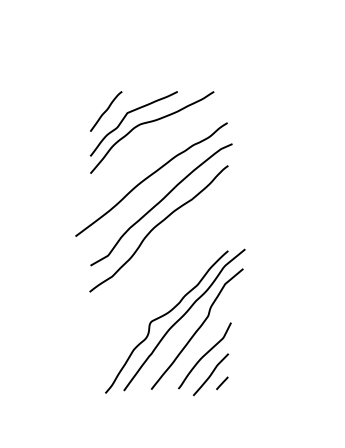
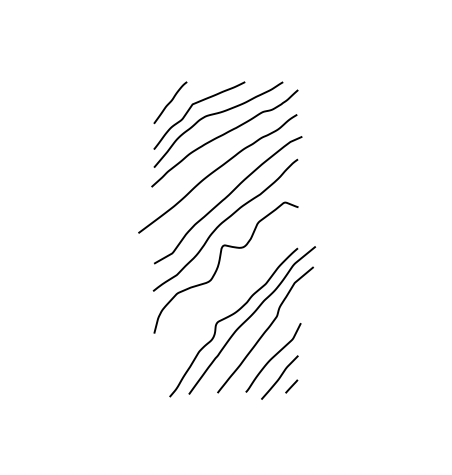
curve: (156, 143) -> (222, 136), added
curve: (153, 267) -> (219, 265), added

